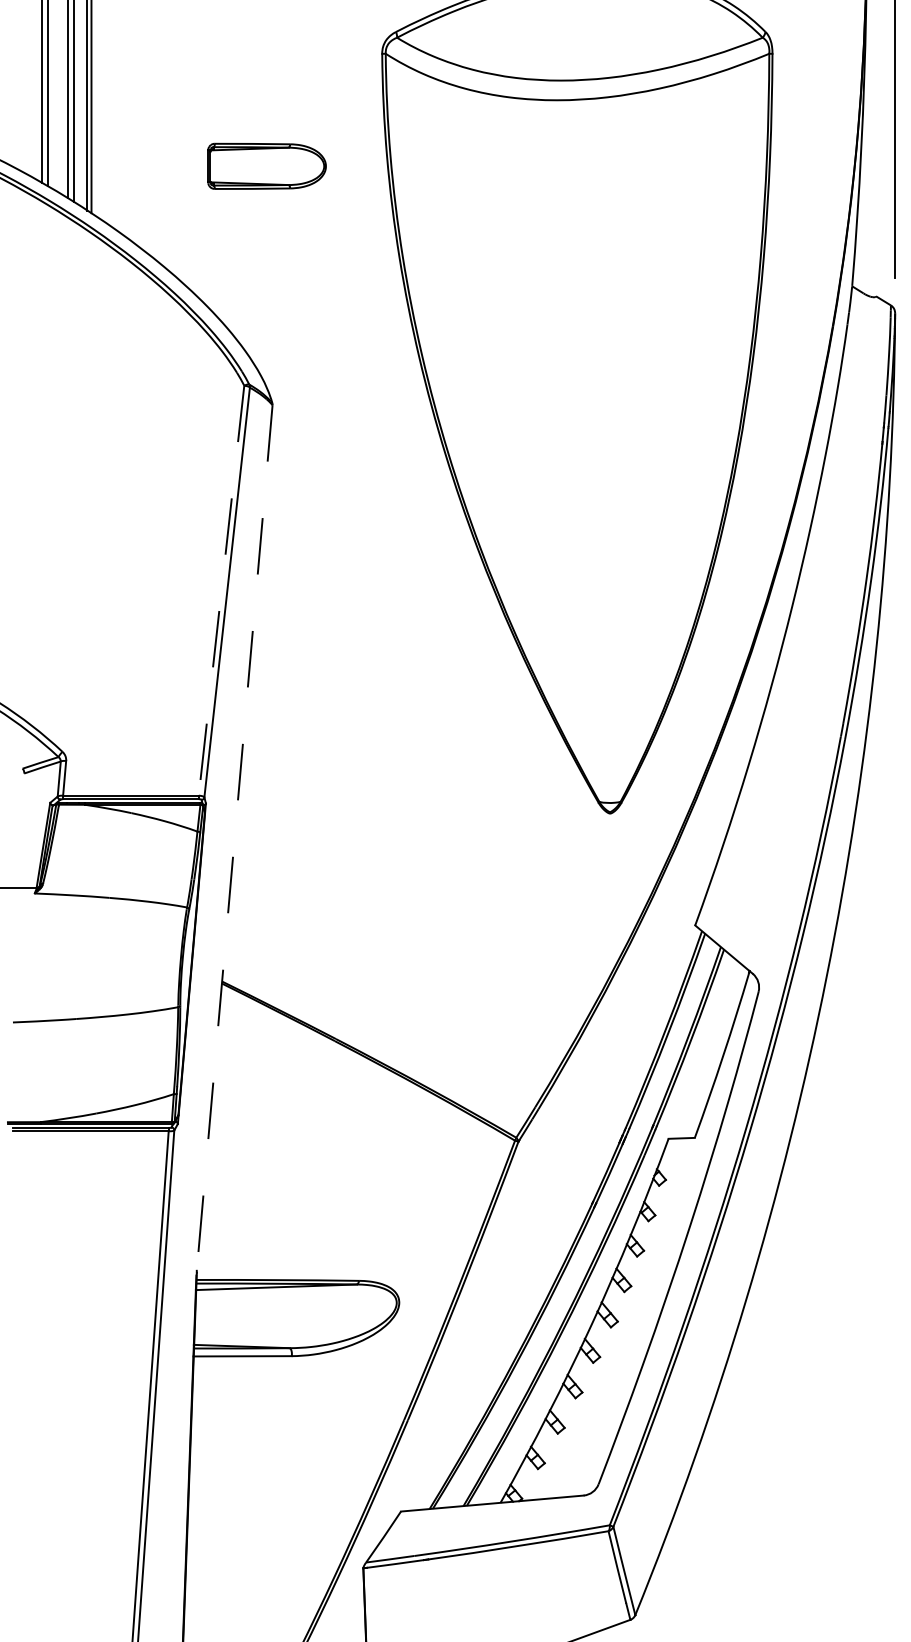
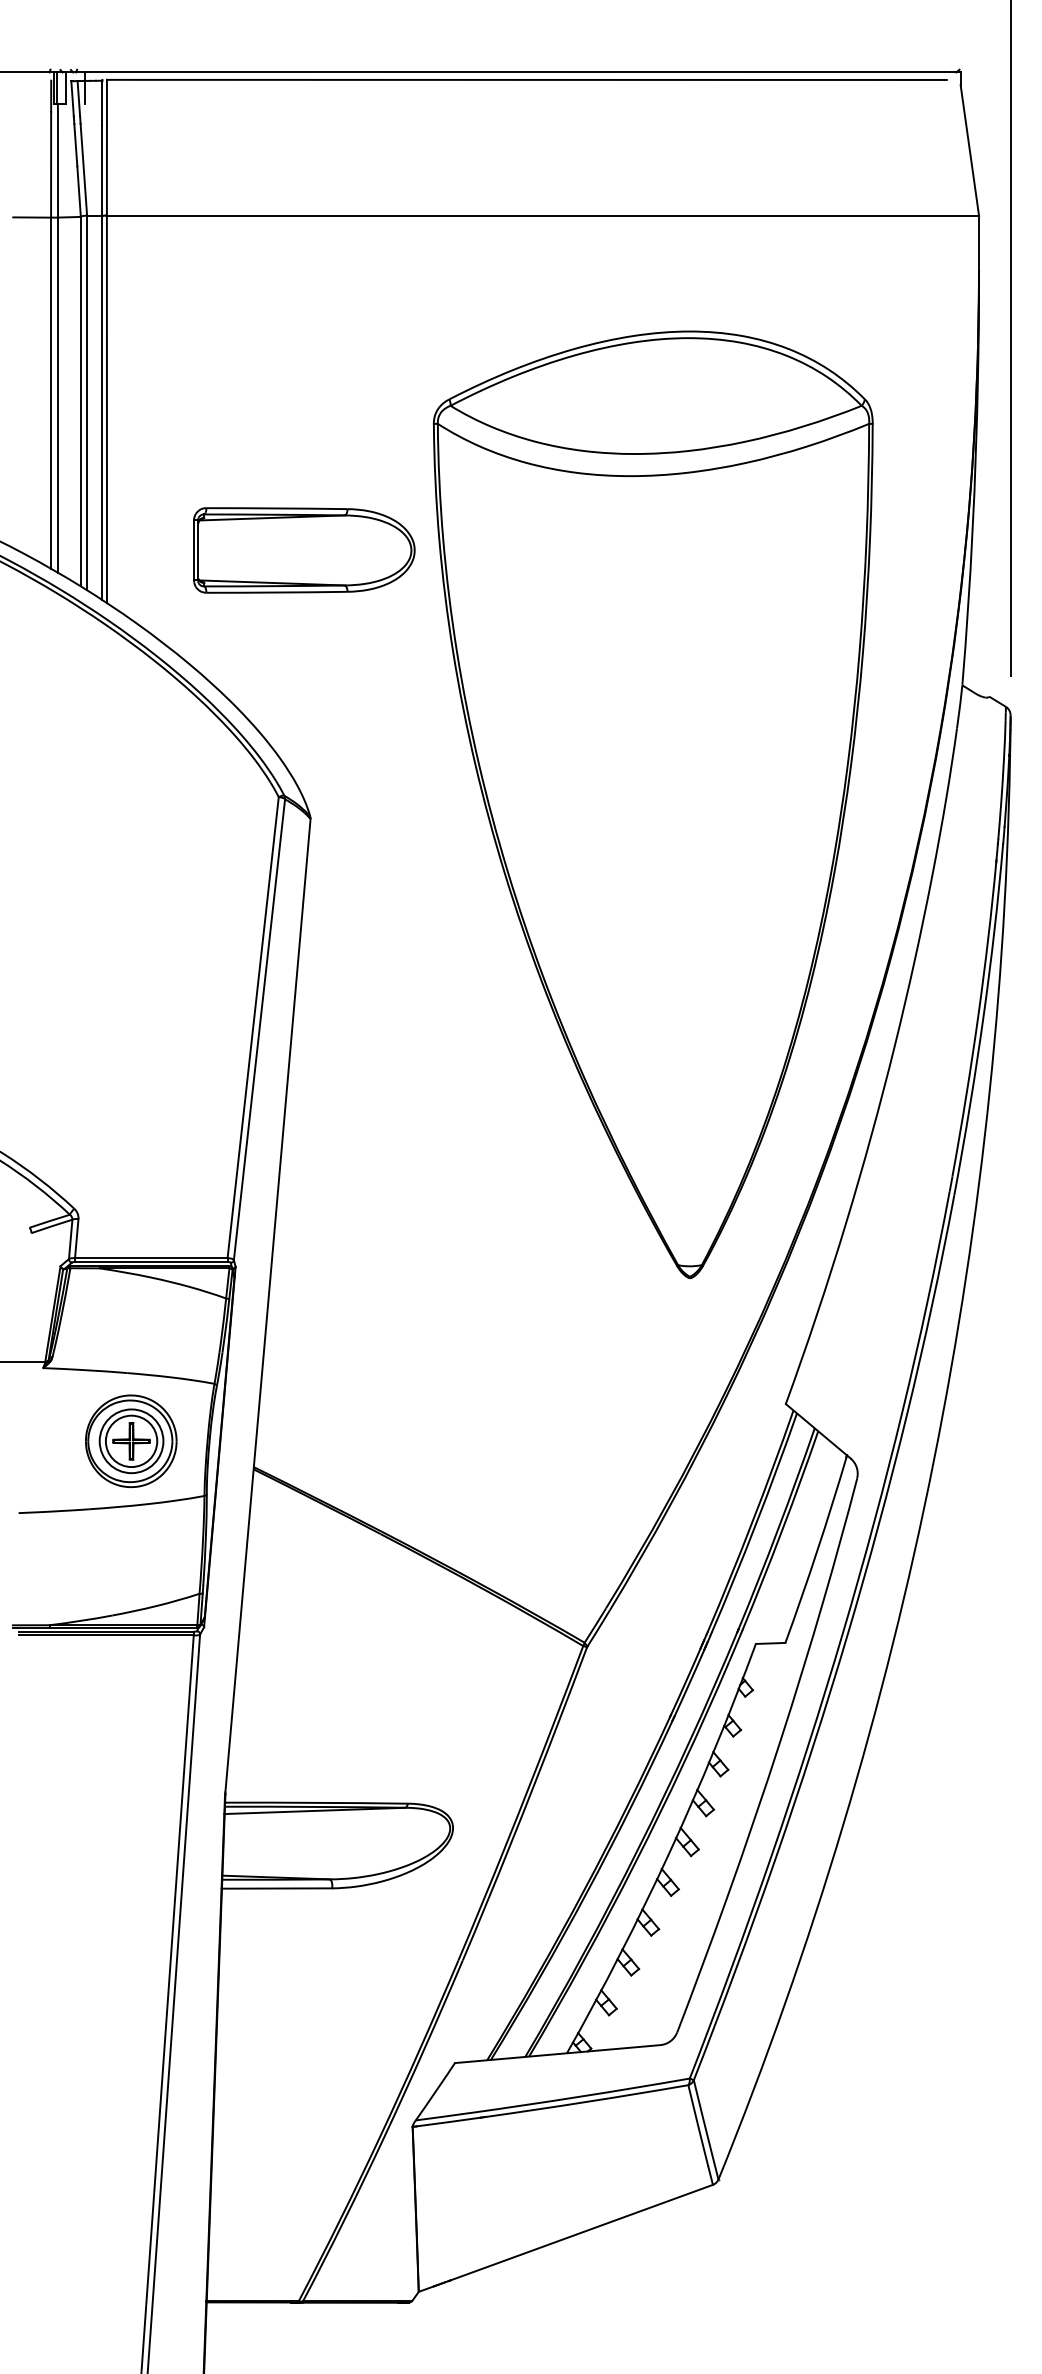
part: (267, 166) -> (304, 550), size x1.67
line: (221, 590) -> (253, 1027), dashed -> solid
line: (234, 840) -> (267, 1308), dashed -> solid
part: (113, 958) -> (131, 1441), added

